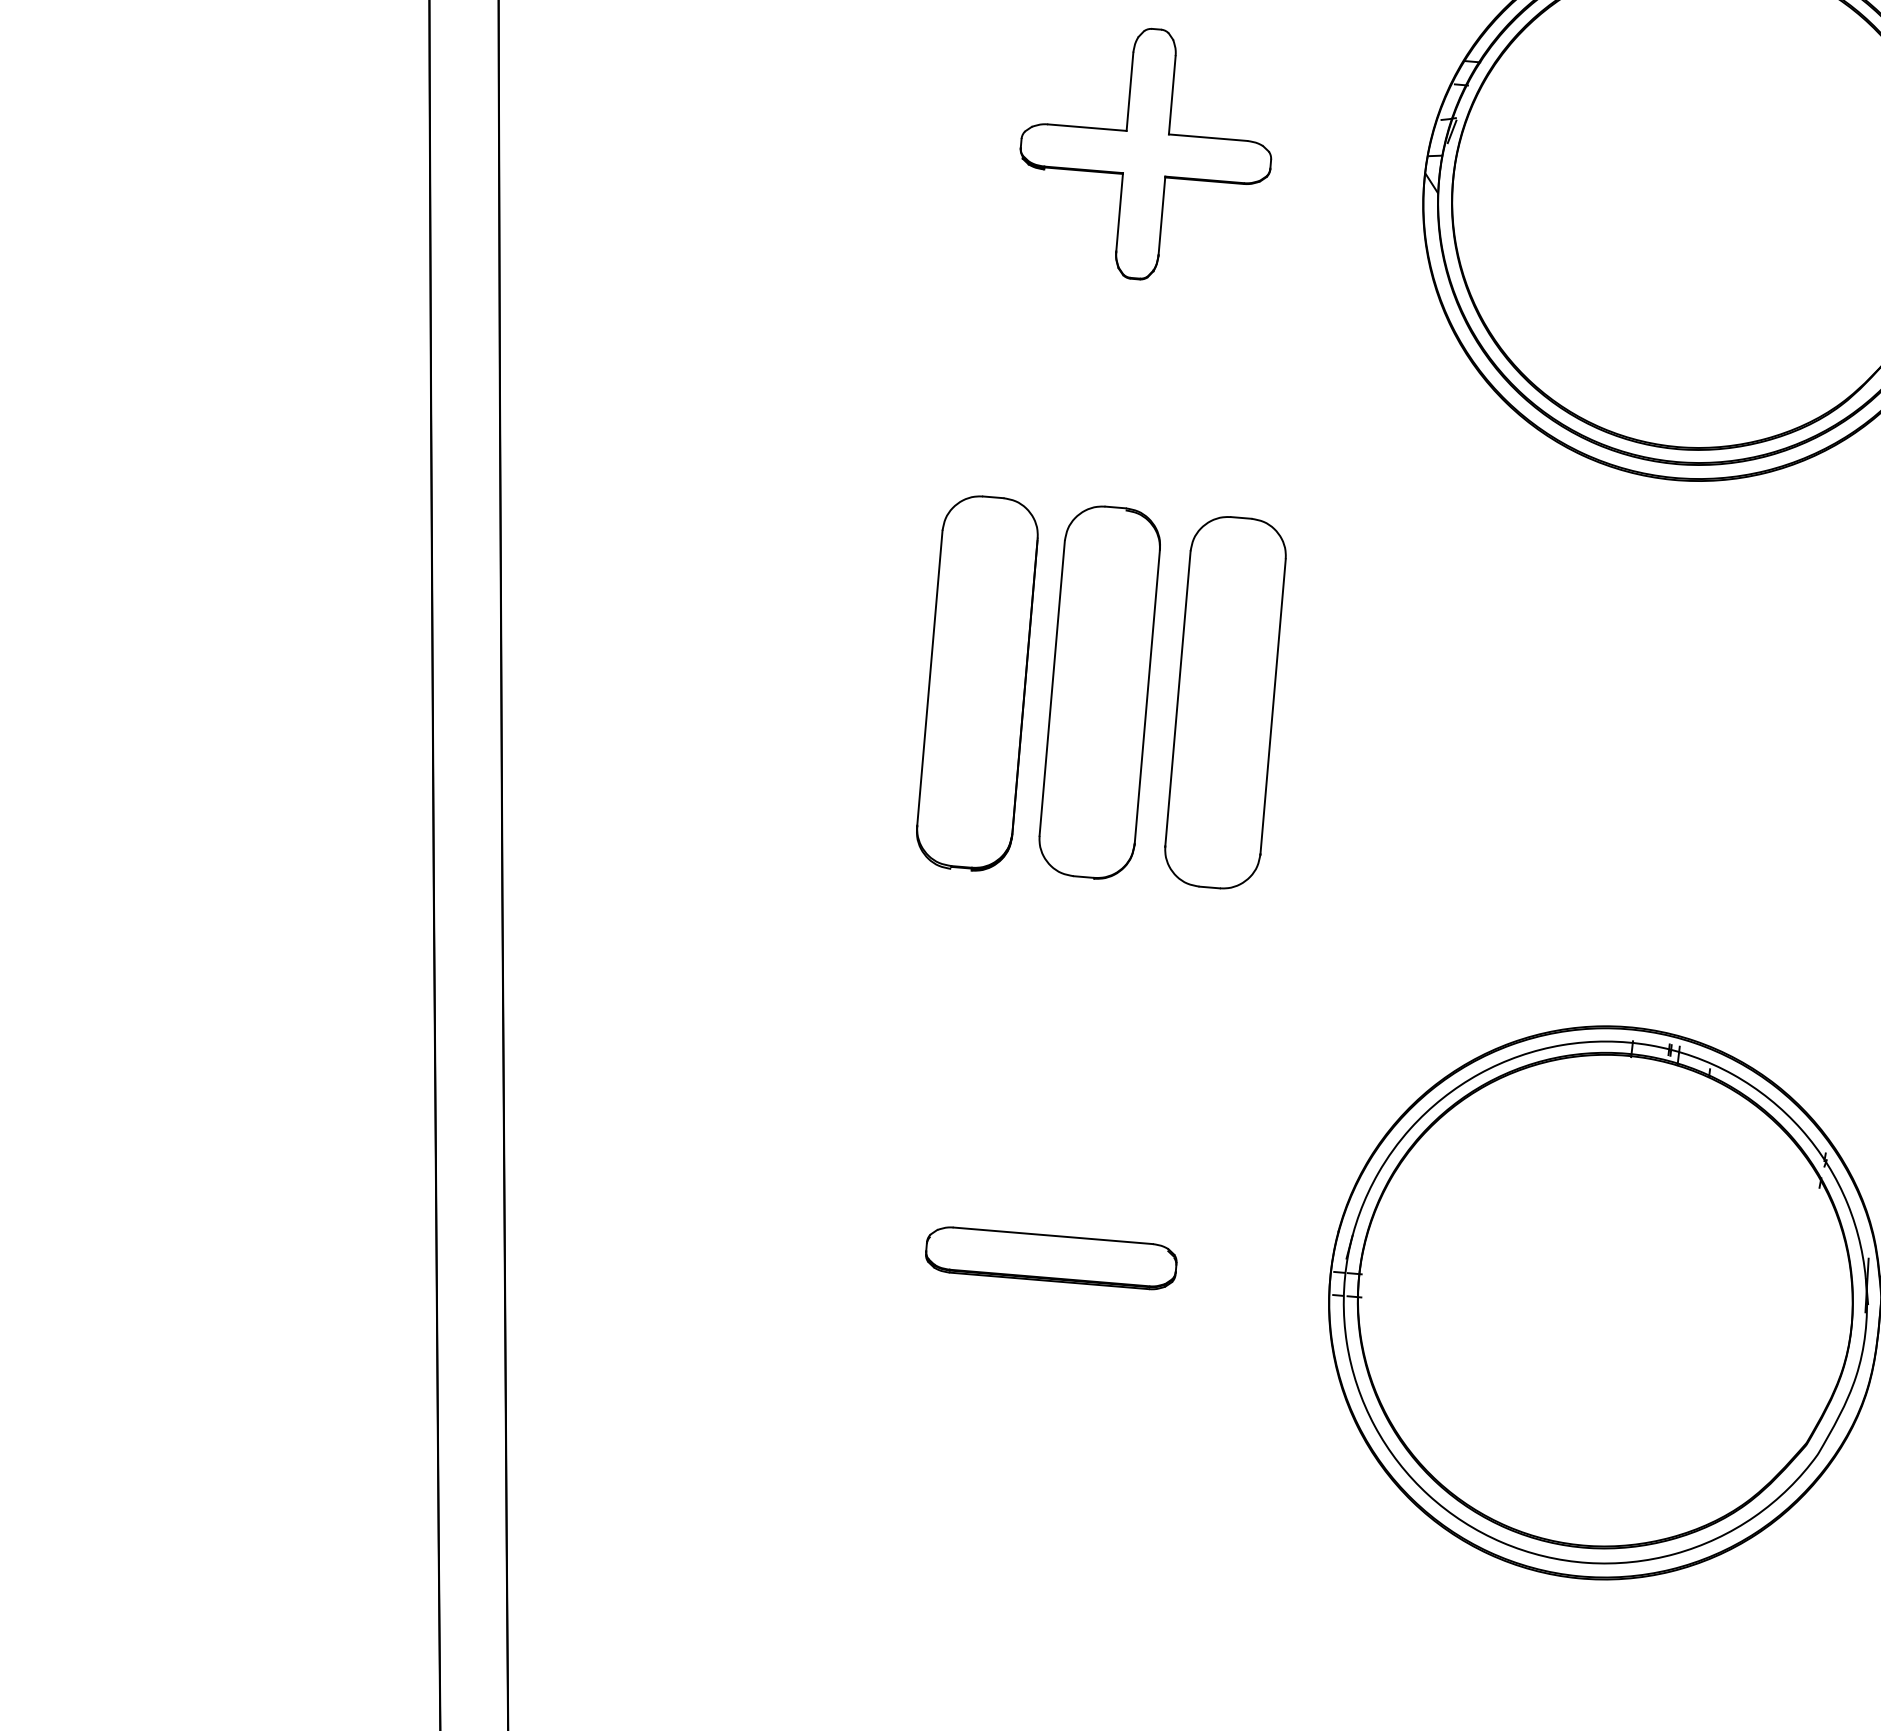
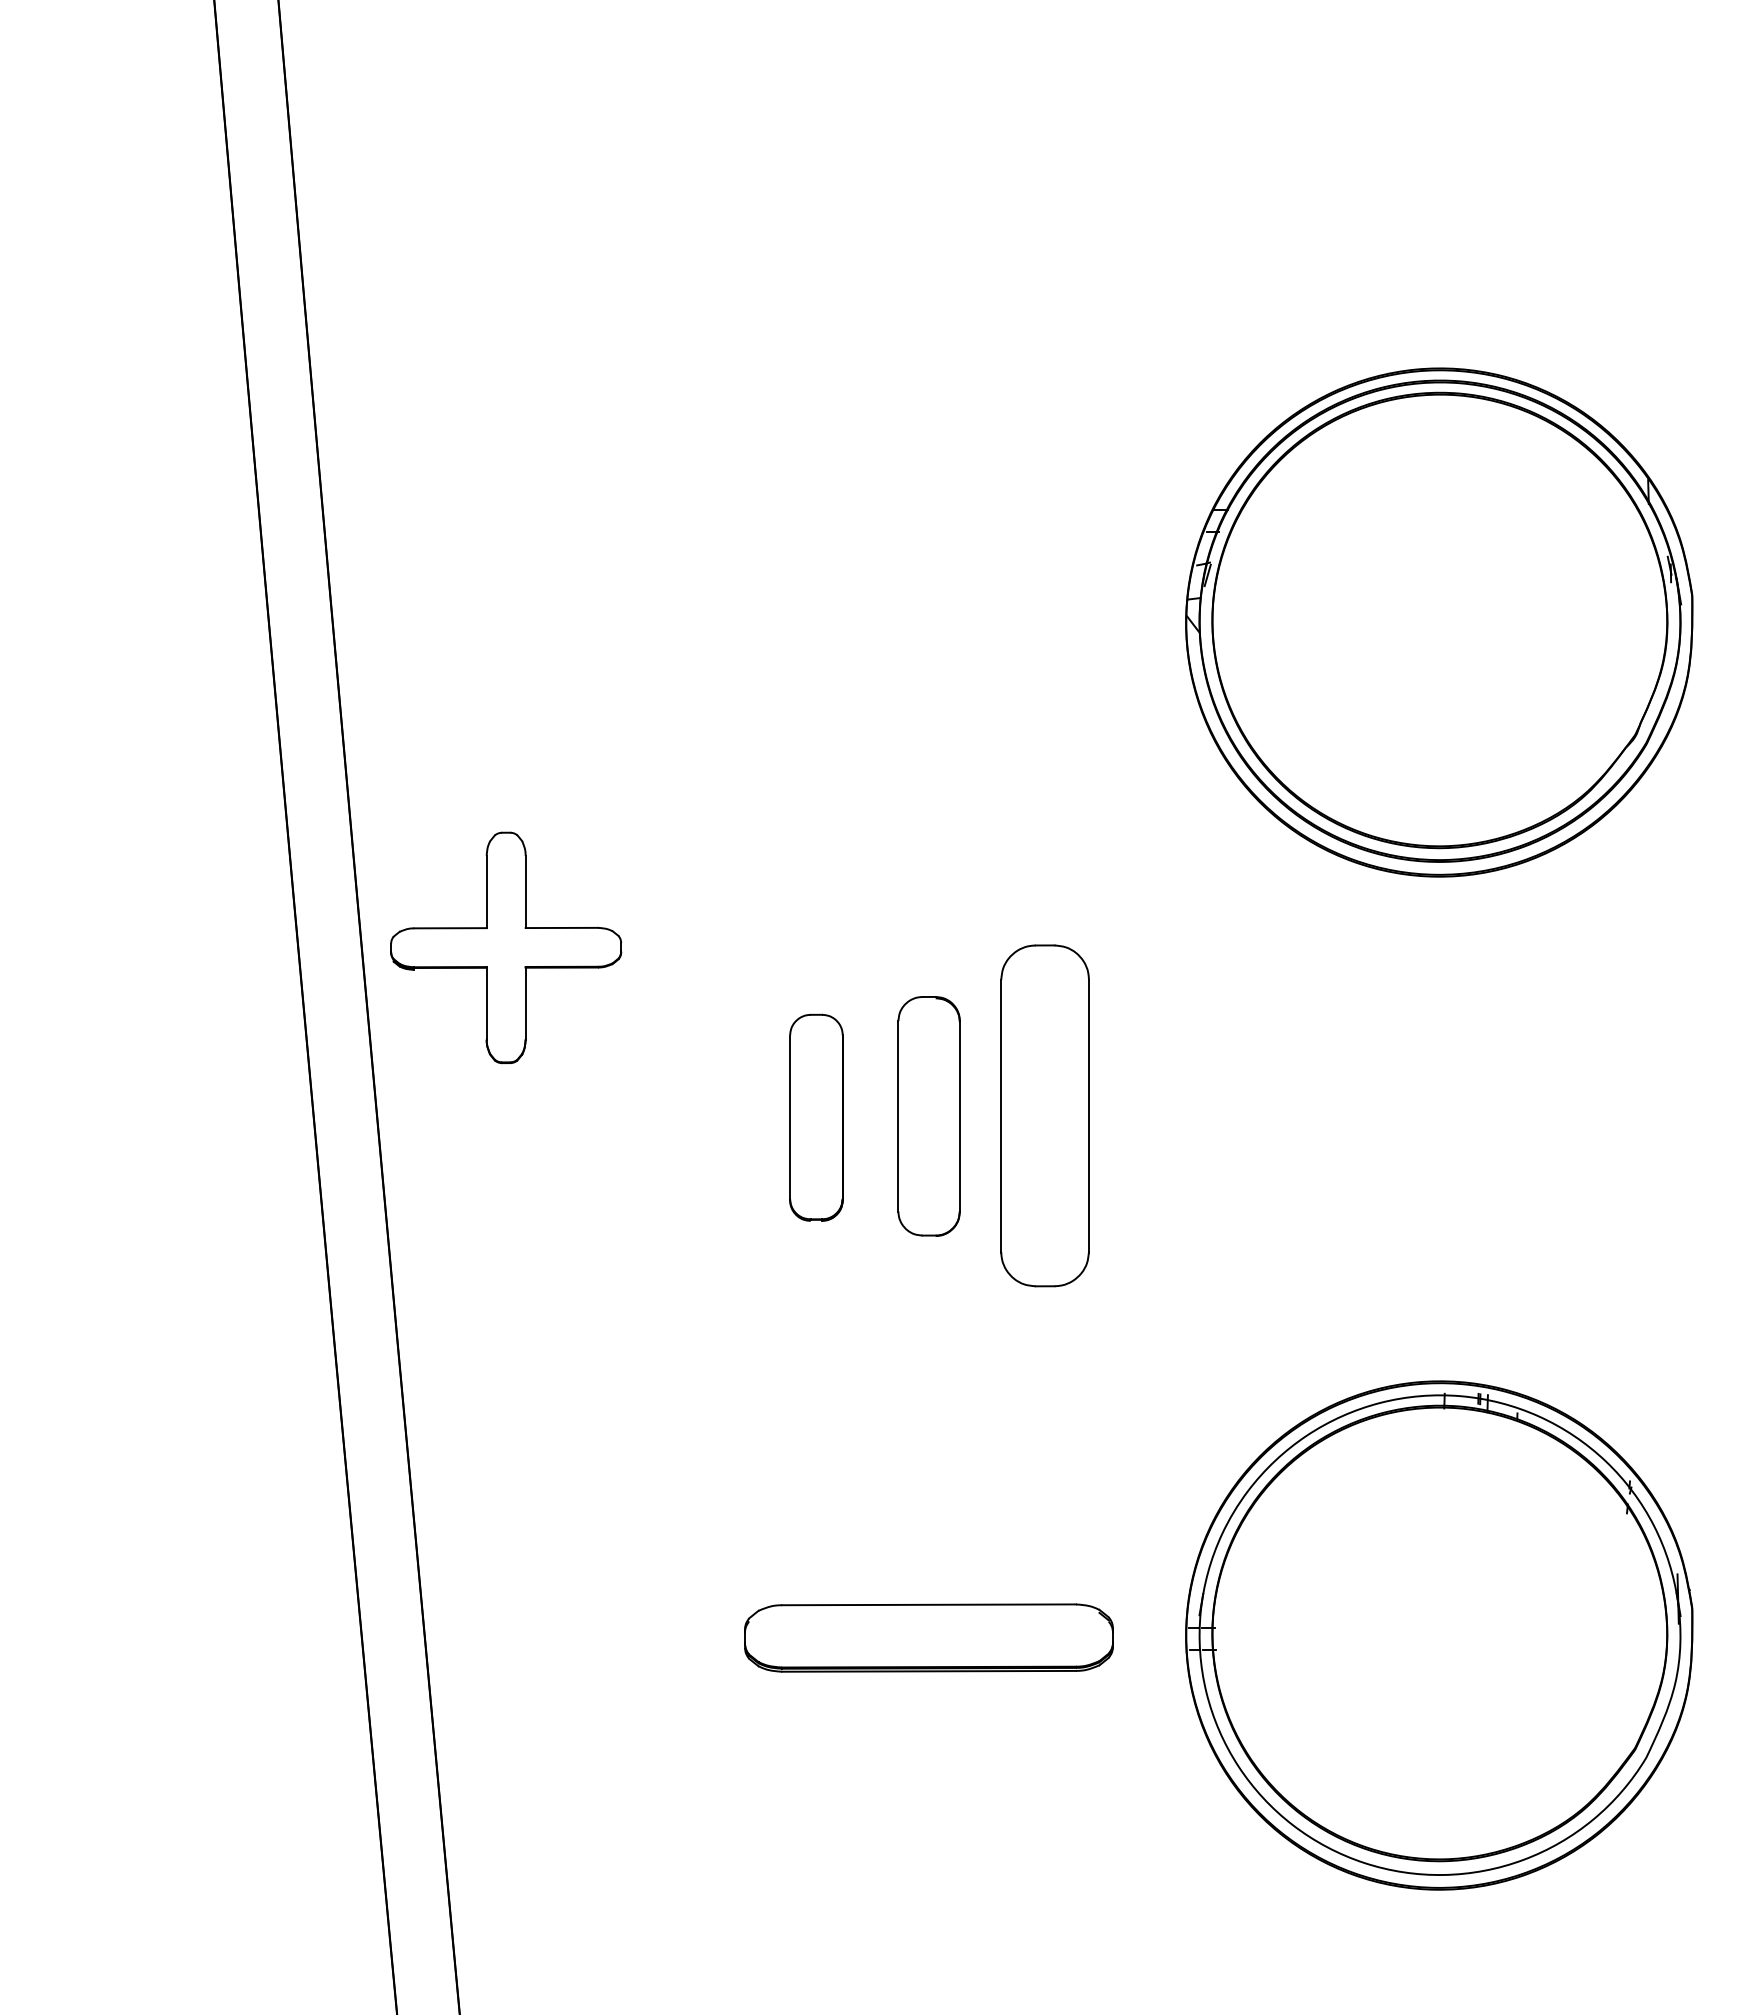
part: (1146, 153) -> (506, 947), moved
part: (977, 683) -> (816, 1117), size x0.6
part: (1099, 692) -> (928, 1116), size x0.7
part: (1051, 1258) -> (929, 1638), size x1.6

